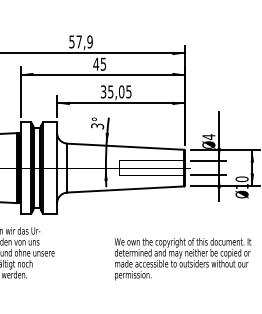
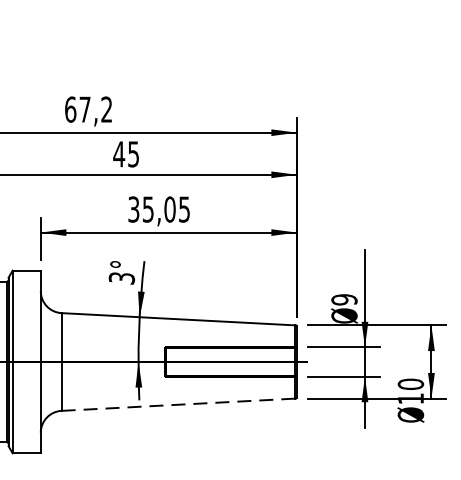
text: (80, 41) -> (87, 108), 57,9 -> 67,2
text: (208, 136) -> (343, 298), 4 -> 9
line: (126, 189) -> (179, 404), solid -> dashed

